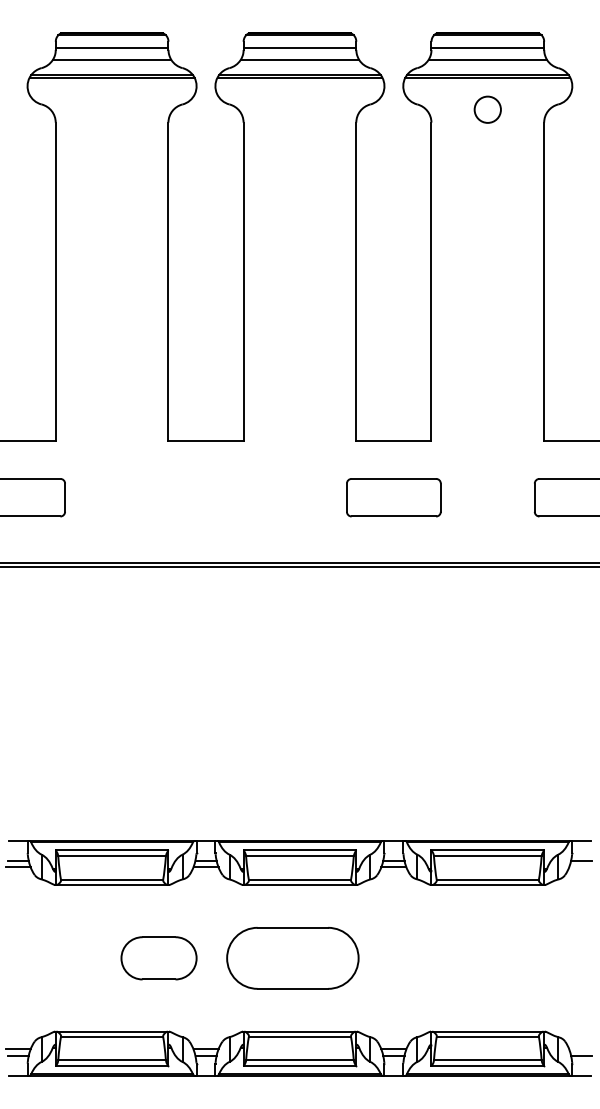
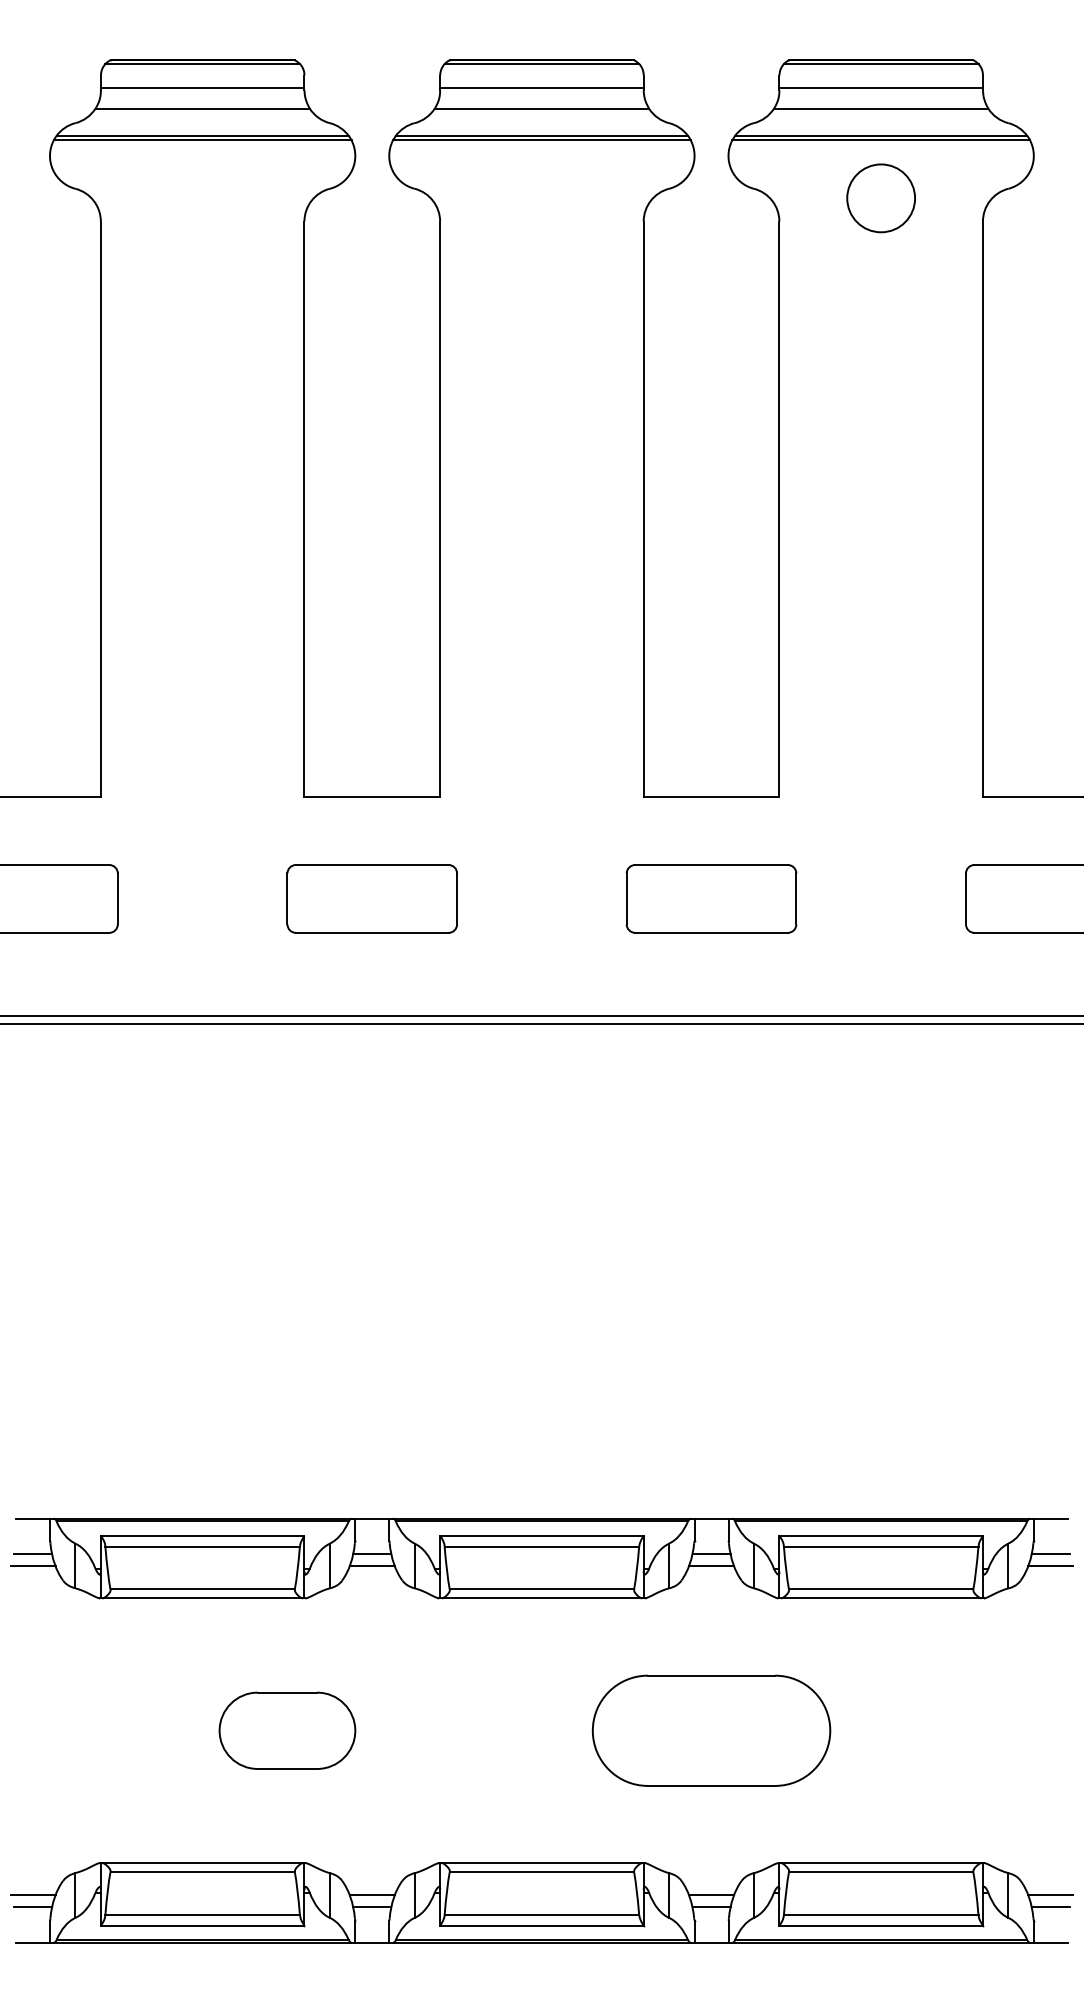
circle: (487, 109) -> (880, 197), size x1.43
part: (205, 497) -> (371, 898), added
line: (581, 867) -> (1050, 1566), added
part: (292, 958) -> (710, 1731), moved
line: (581, 1049) -> (1050, 1895), added

